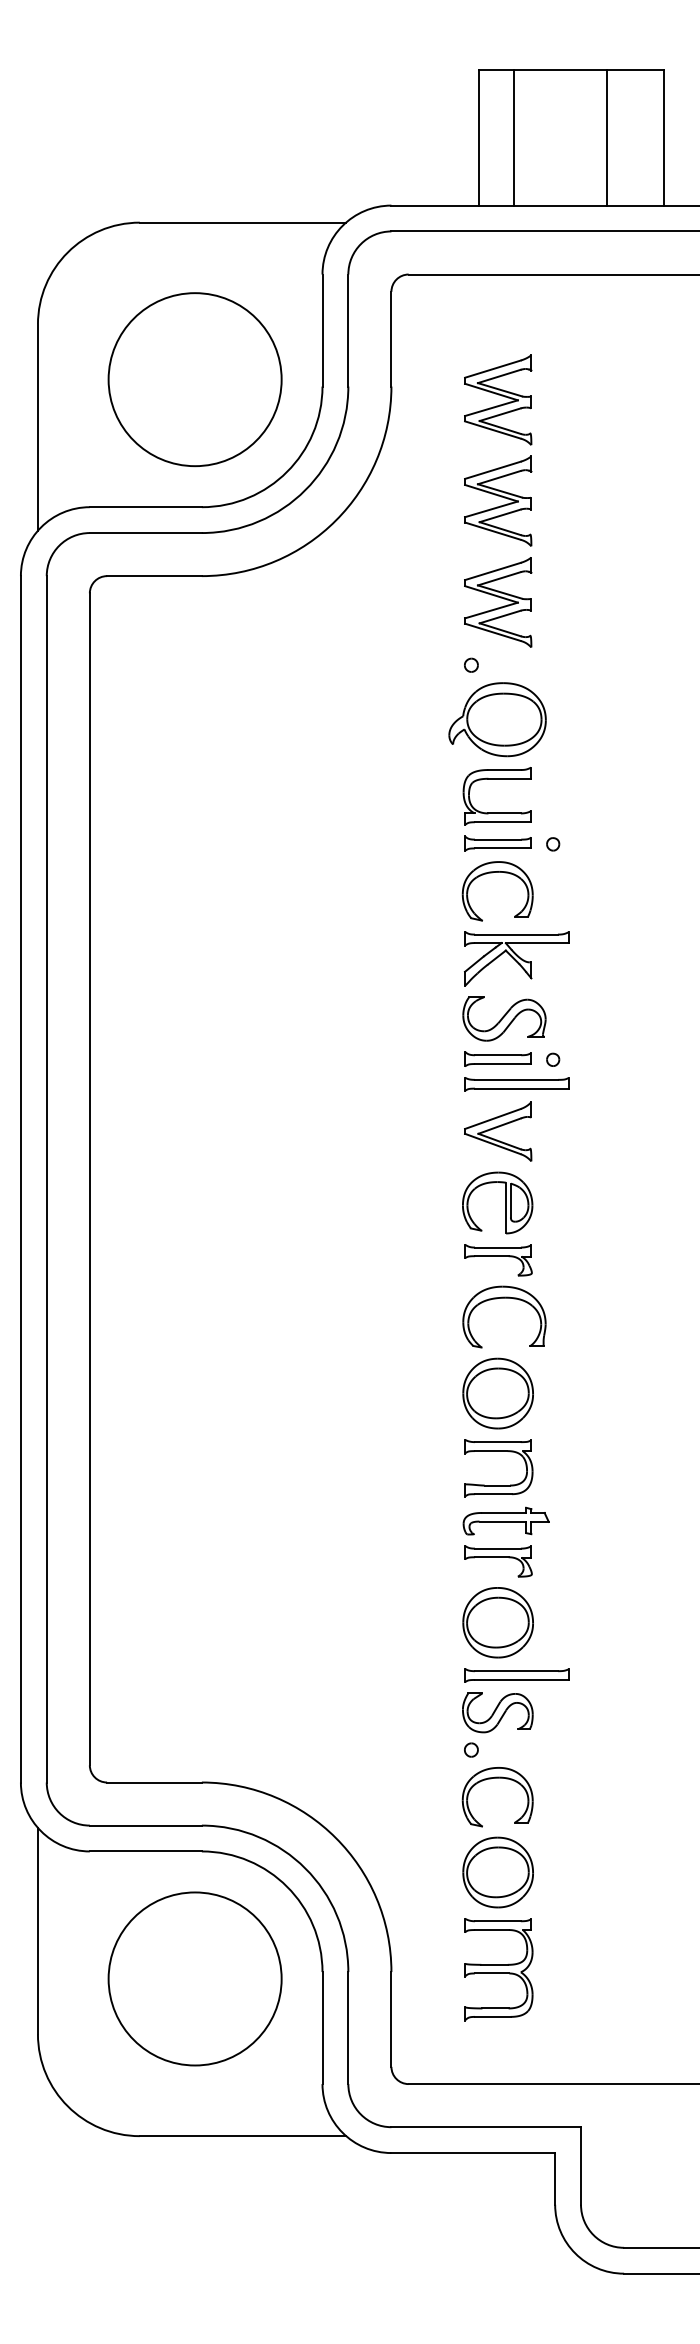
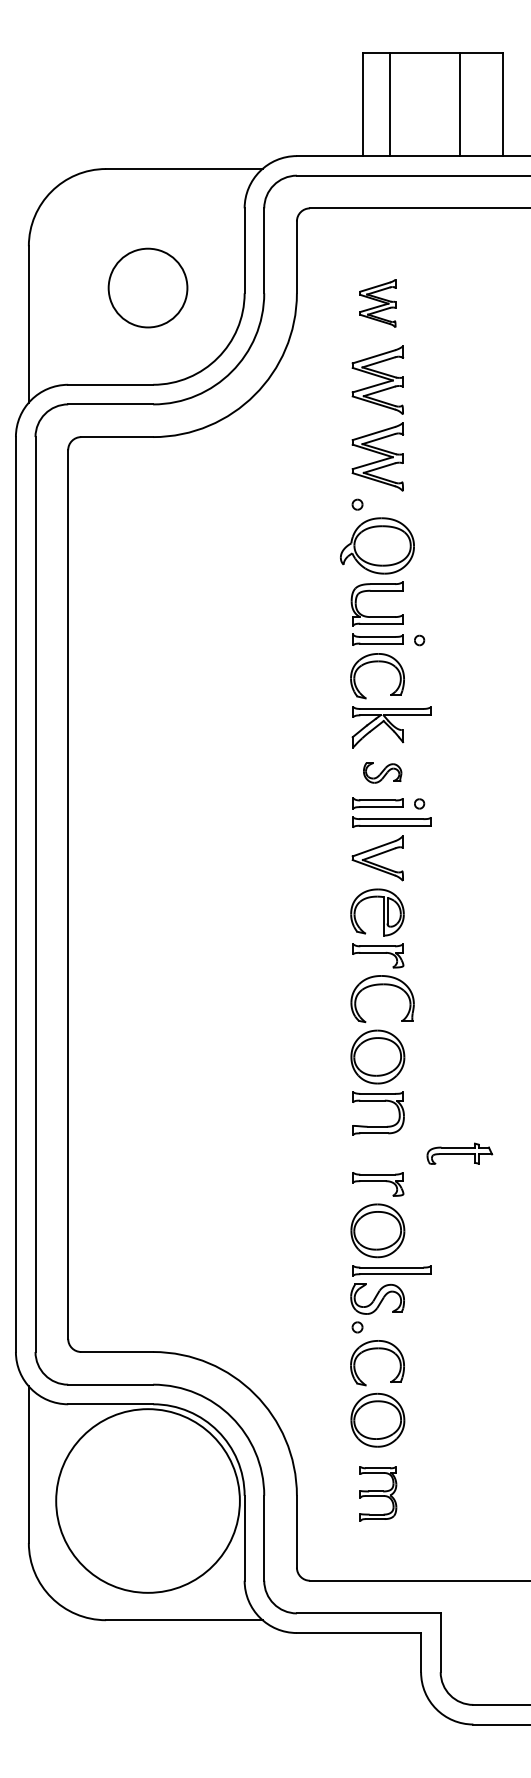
circle: (194, 379) -> (147, 287), size x0.6
part: (498, 399) -> (378, 303), size x0.7
part: (504, 1018) -> (382, 772), size x0.6
part: (505, 1520) -> (459, 1153), moved
part: (498, 1969) -> (378, 1493), size x0.7
circle: (194, 1978) -> (147, 1500), size x1.4

